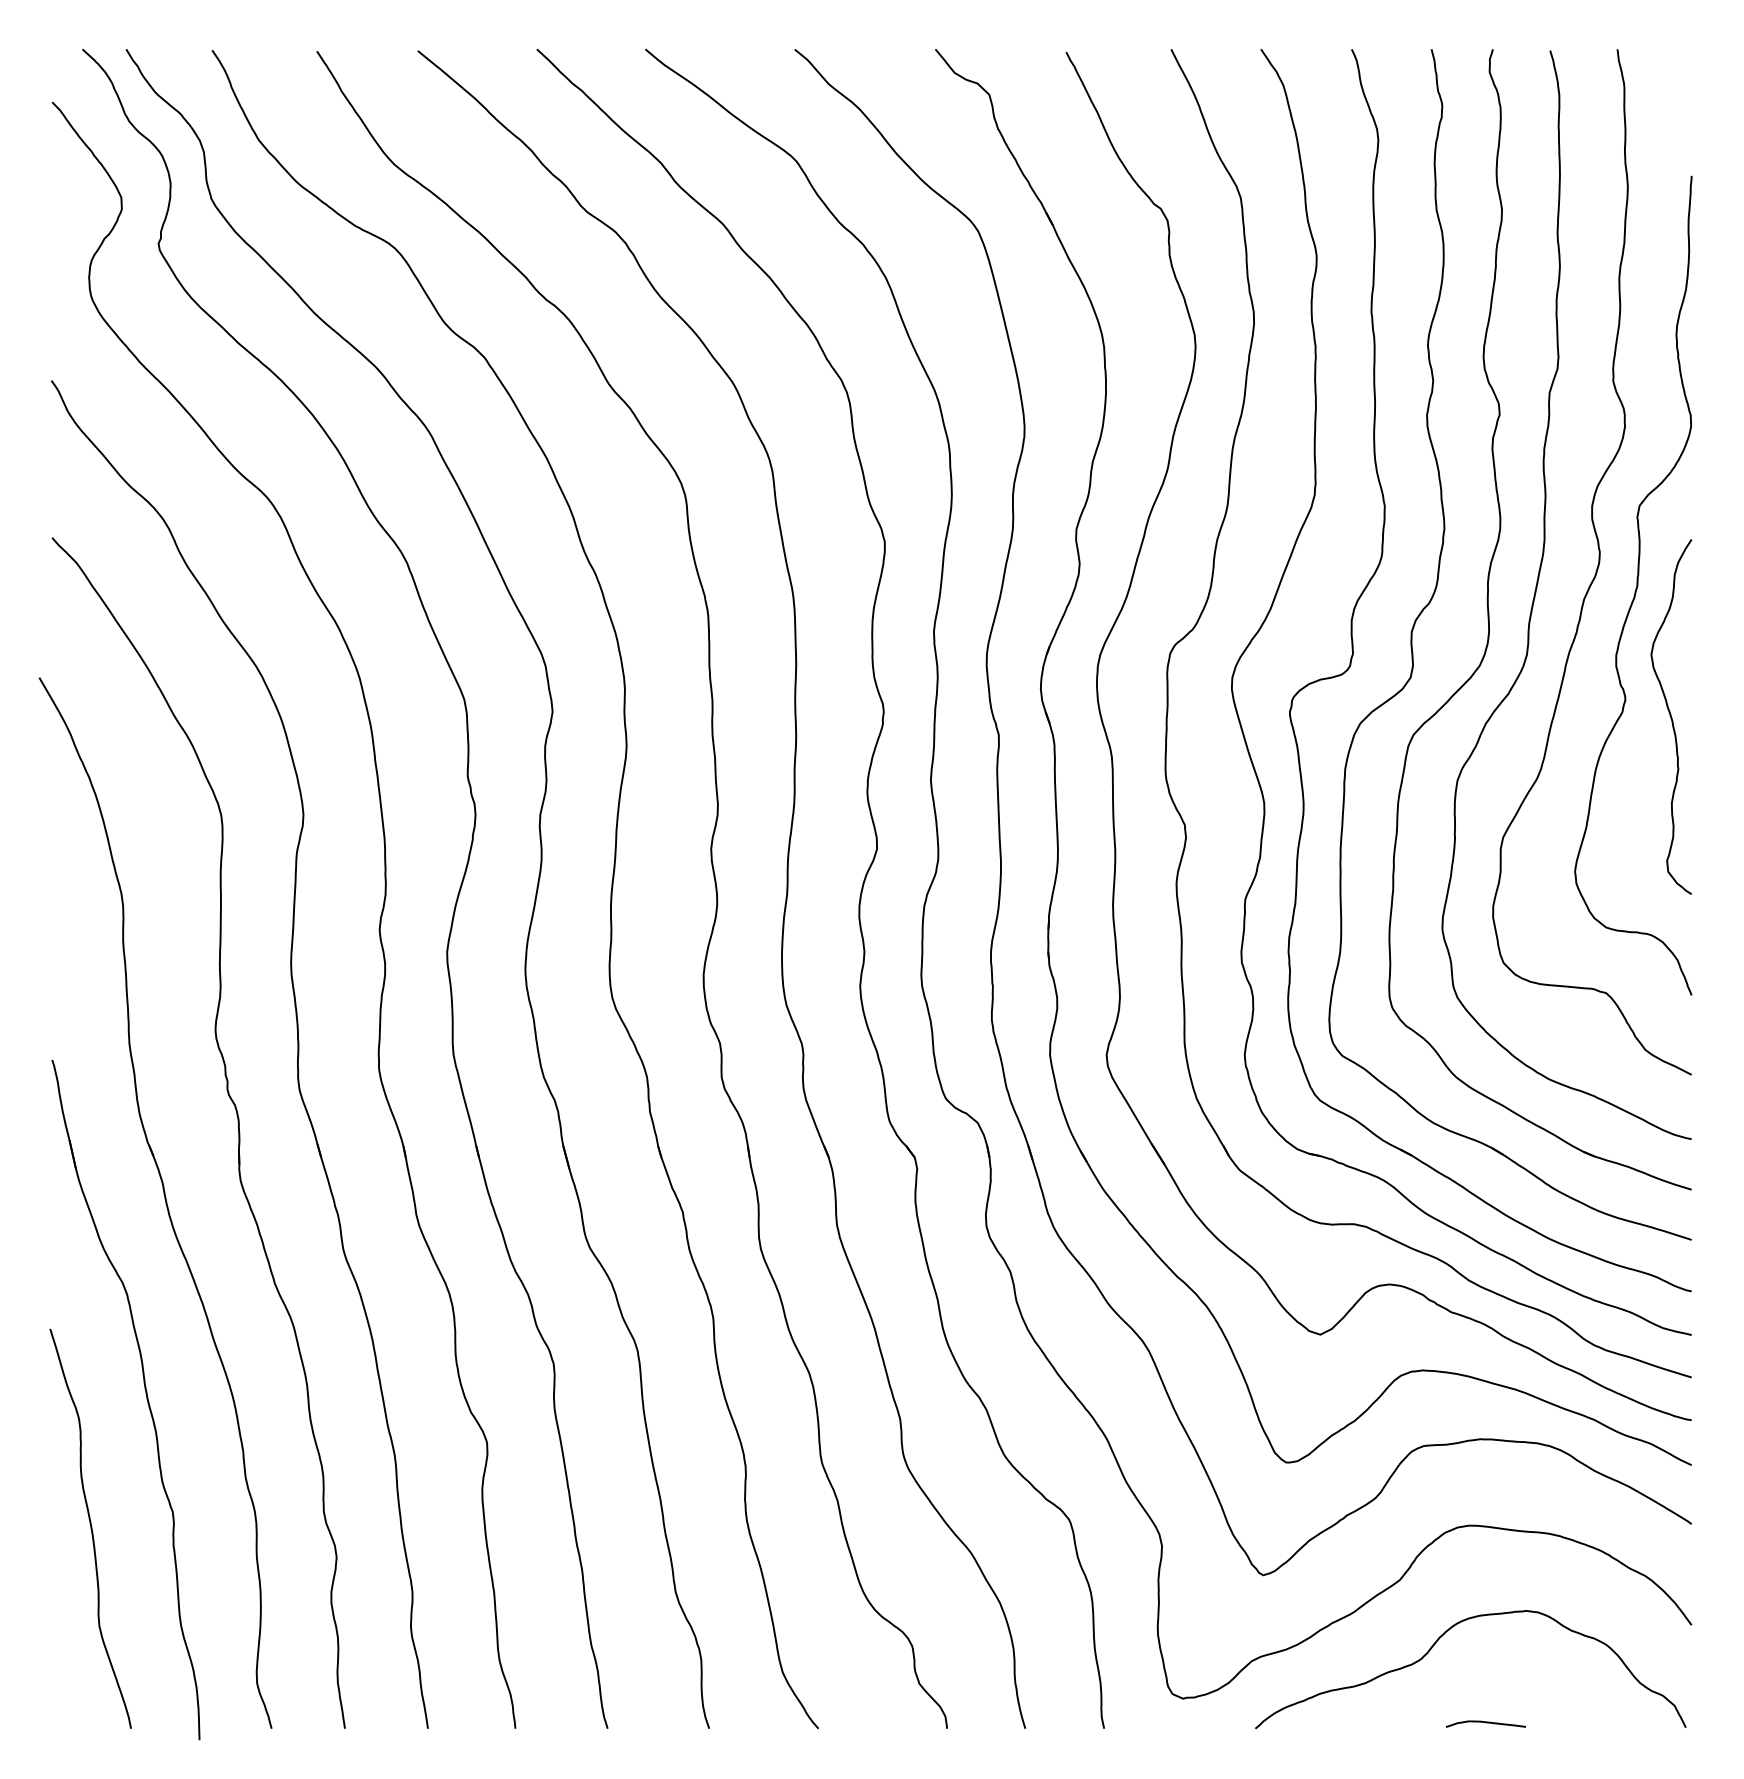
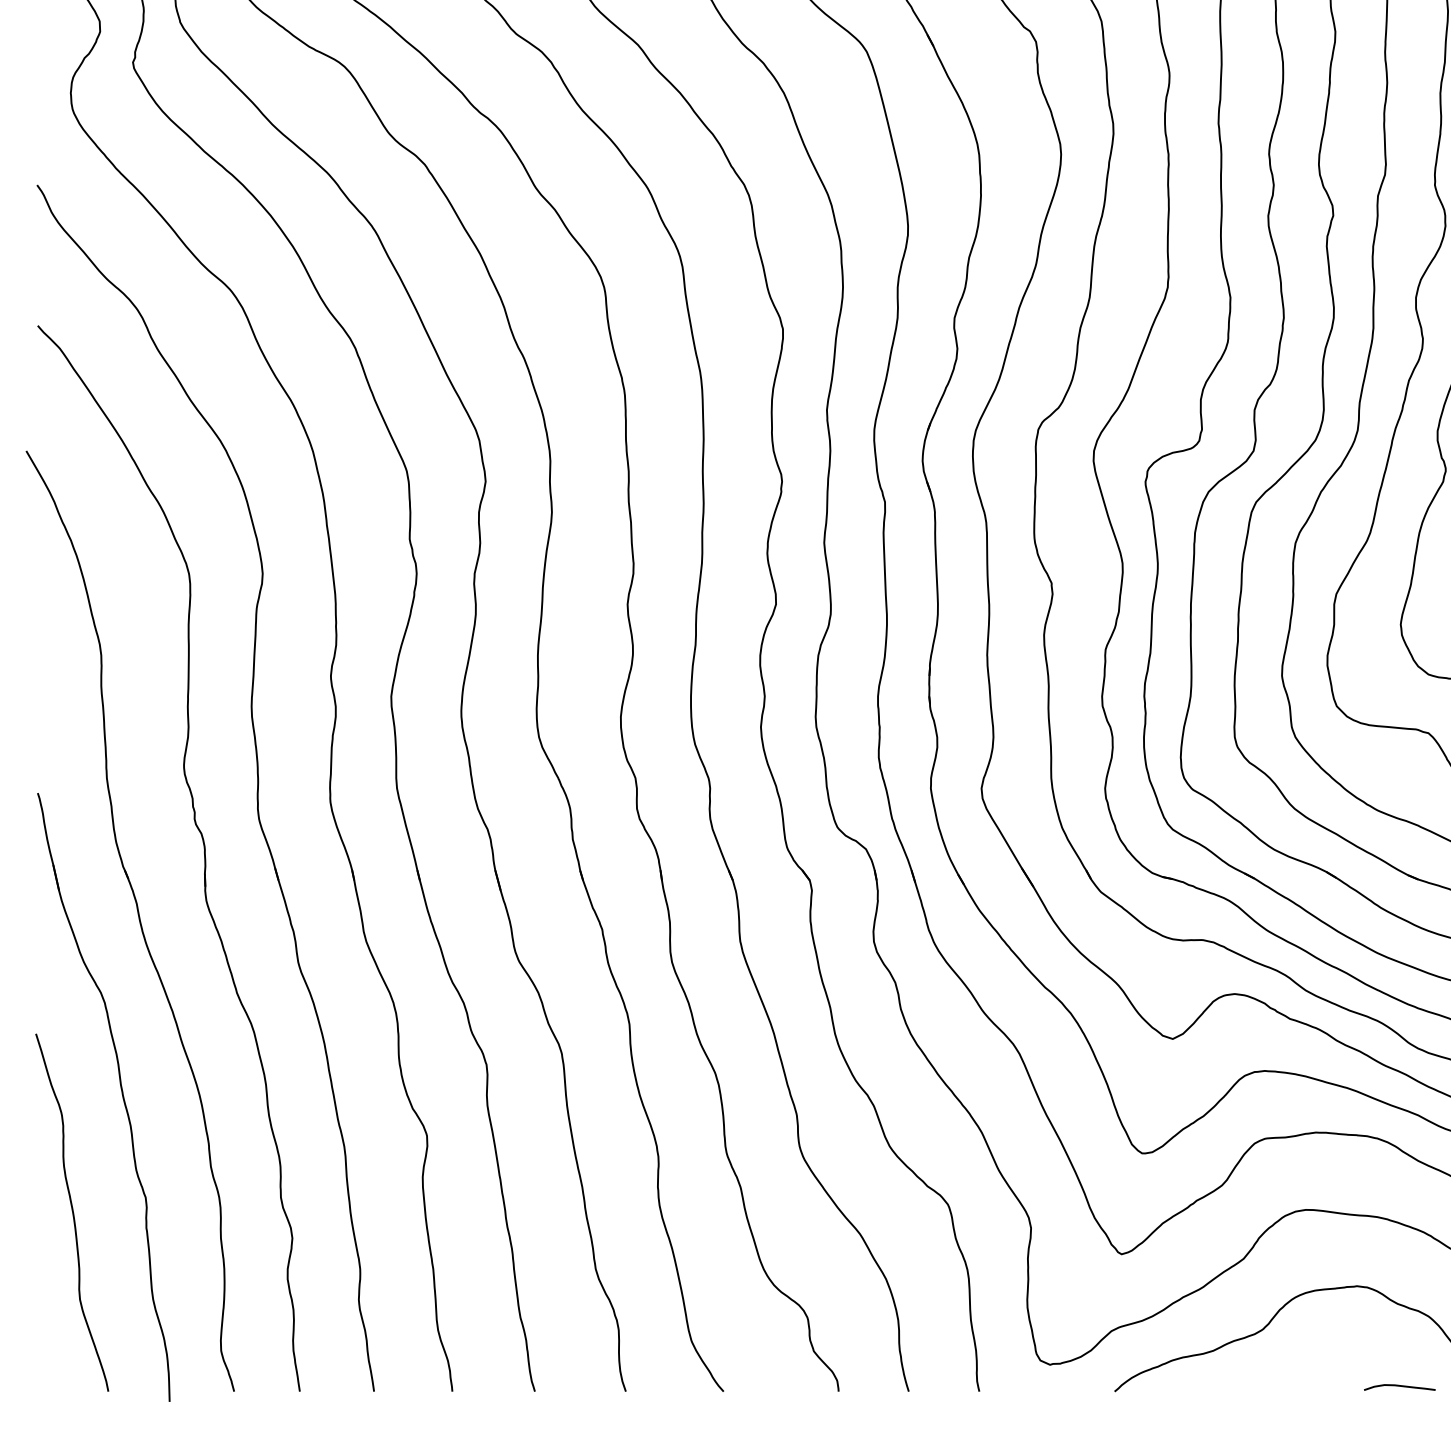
curve: (1485, 1723) -> (1399, 1386), moved

